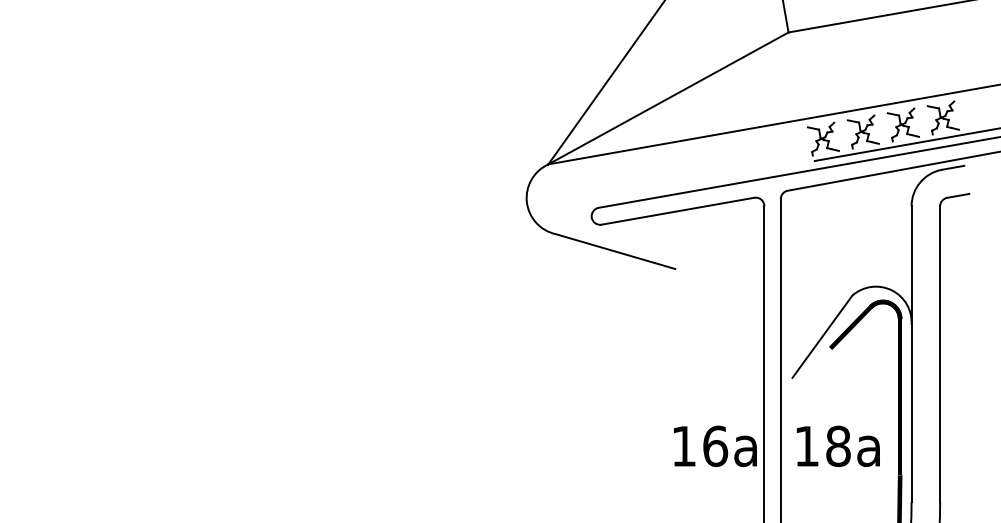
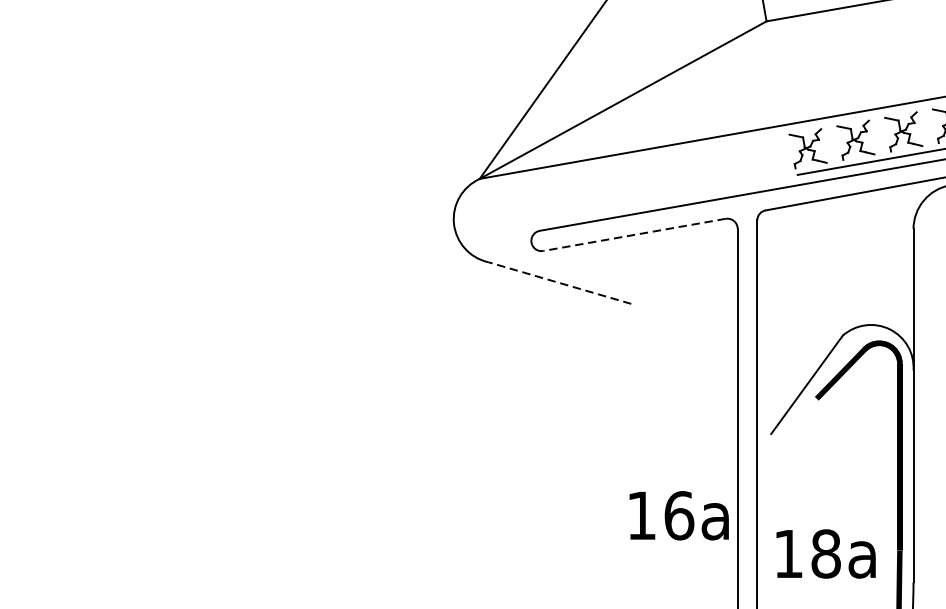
line: (677, 211) -> (633, 235), solid -> dashed
line: (614, 251) -> (558, 282), solid -> dashed
text: (838, 445) -> (826, 552), moved

